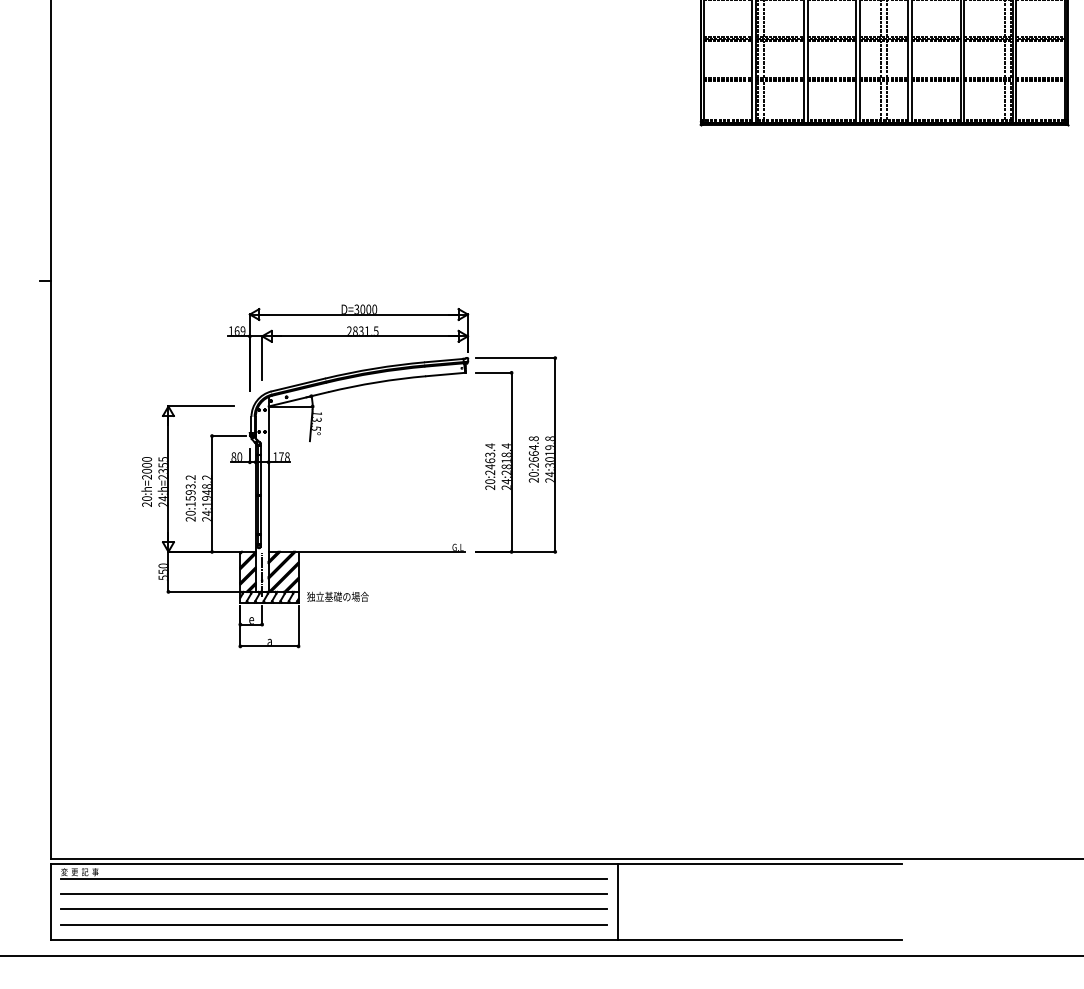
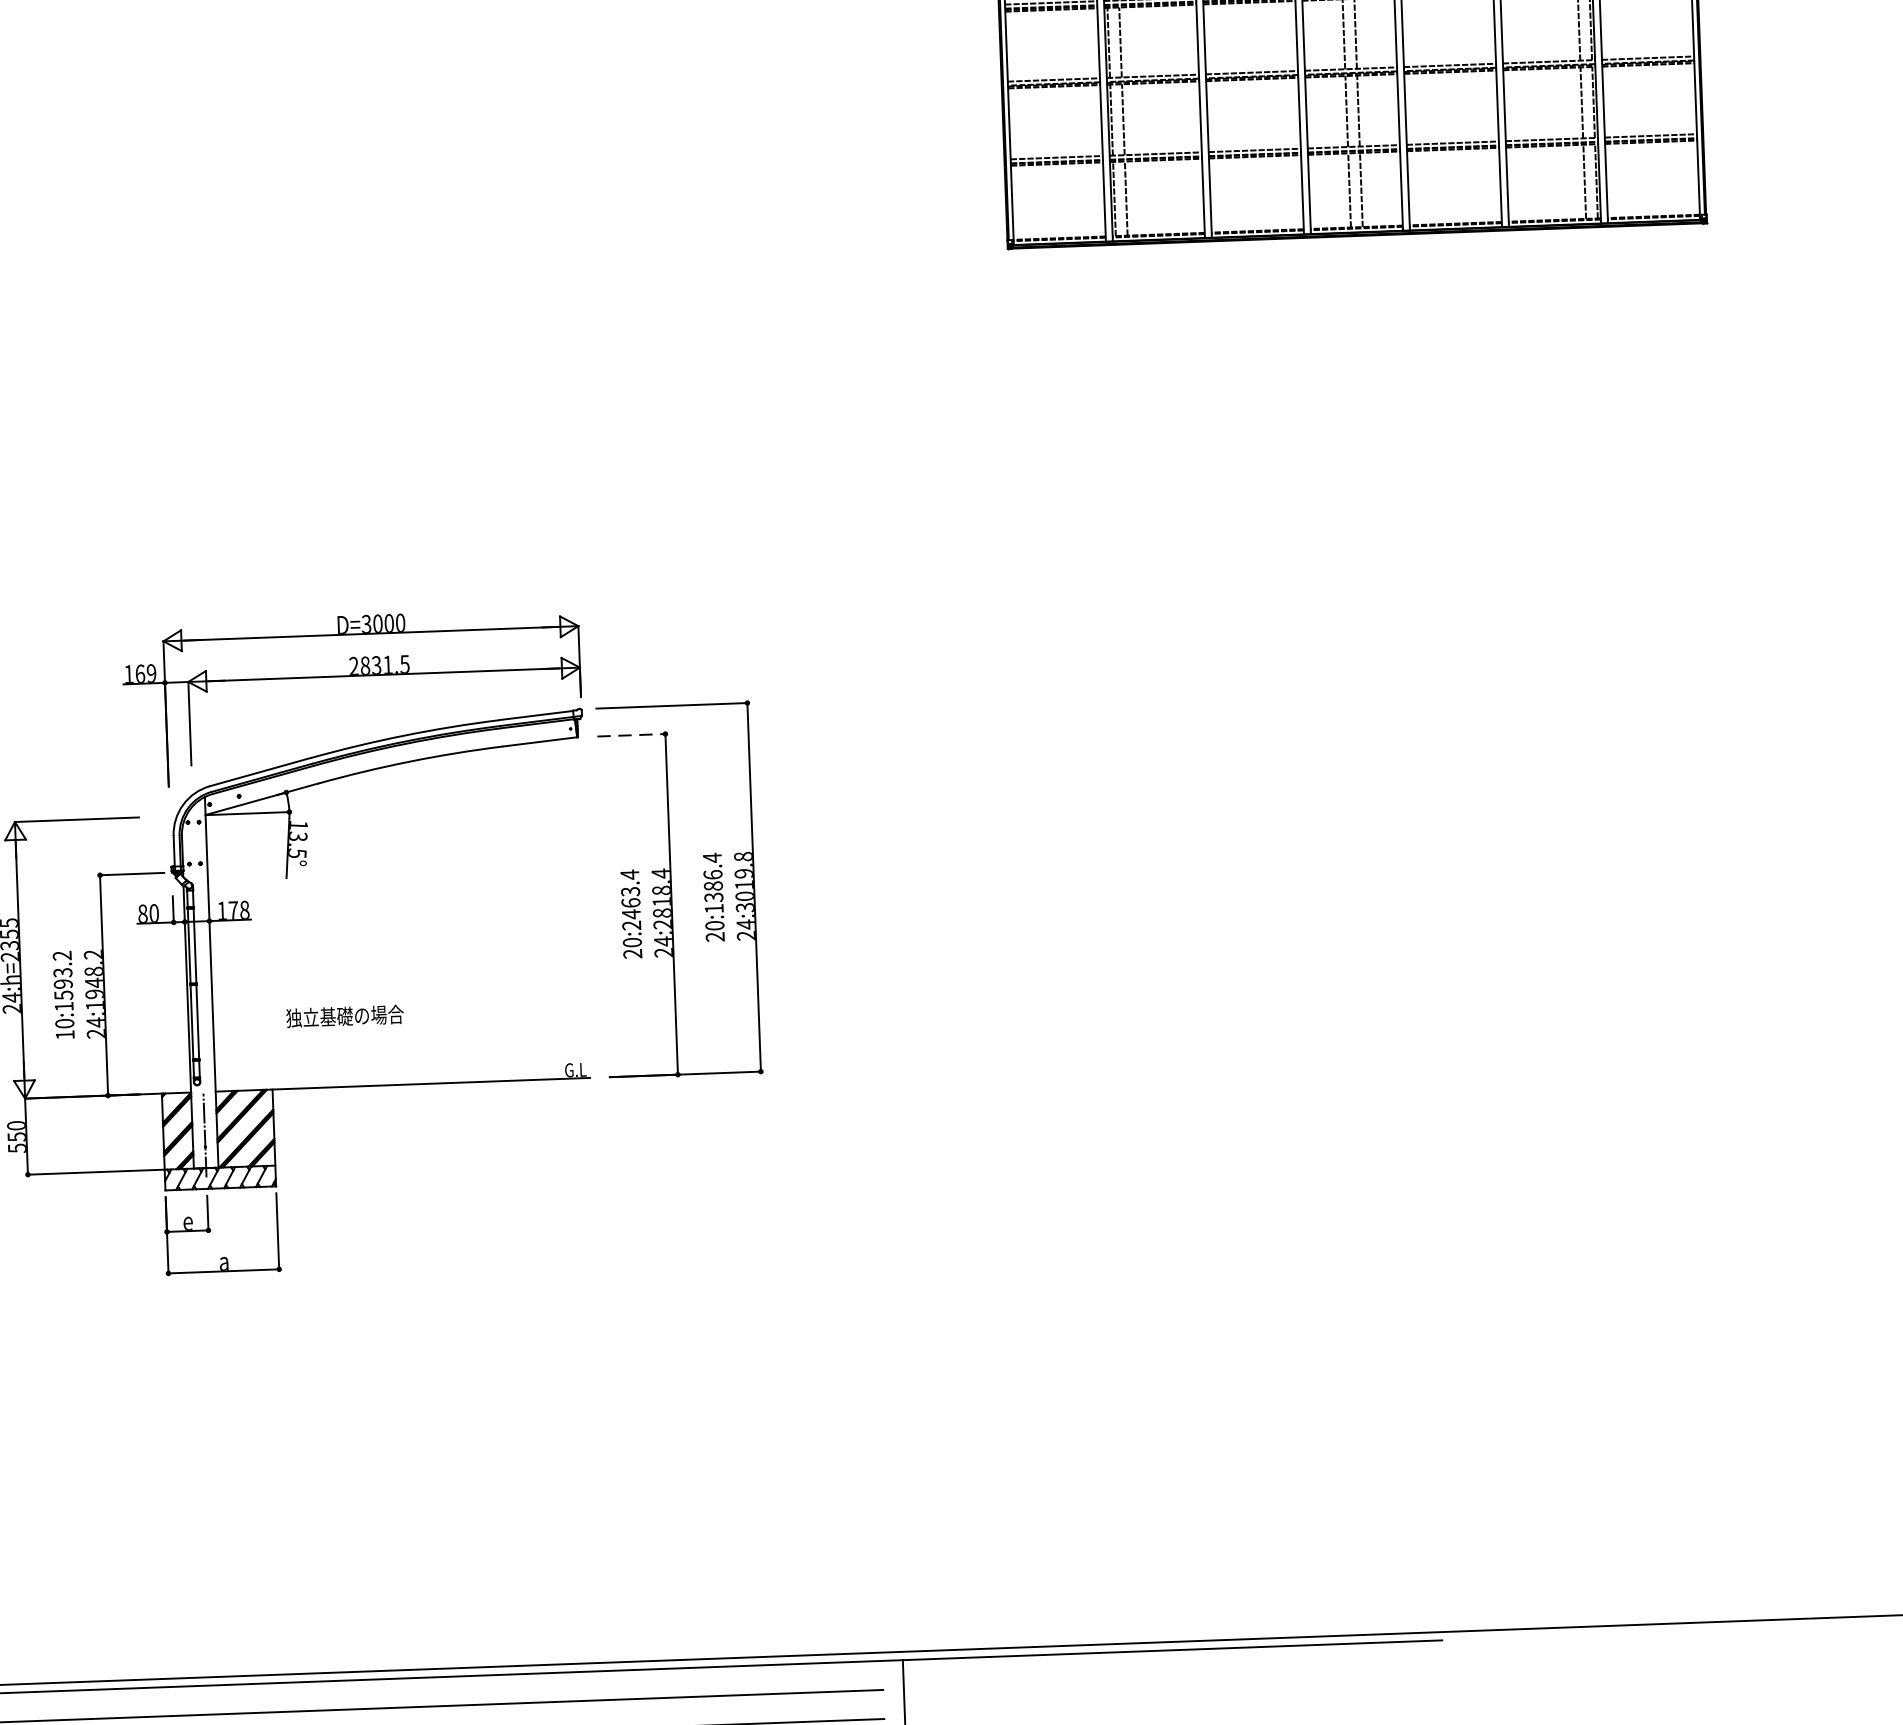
line: (493, 372) -> (630, 734), solid -> dashed
text: (533, 451) -> (712, 882), 20:2664.8 -> 20:1386.4
text: (190, 518) -> (64, 1033), 20:1593.2 -> 10:1593.2
text: (337, 596) -> (344, 1015), moved

